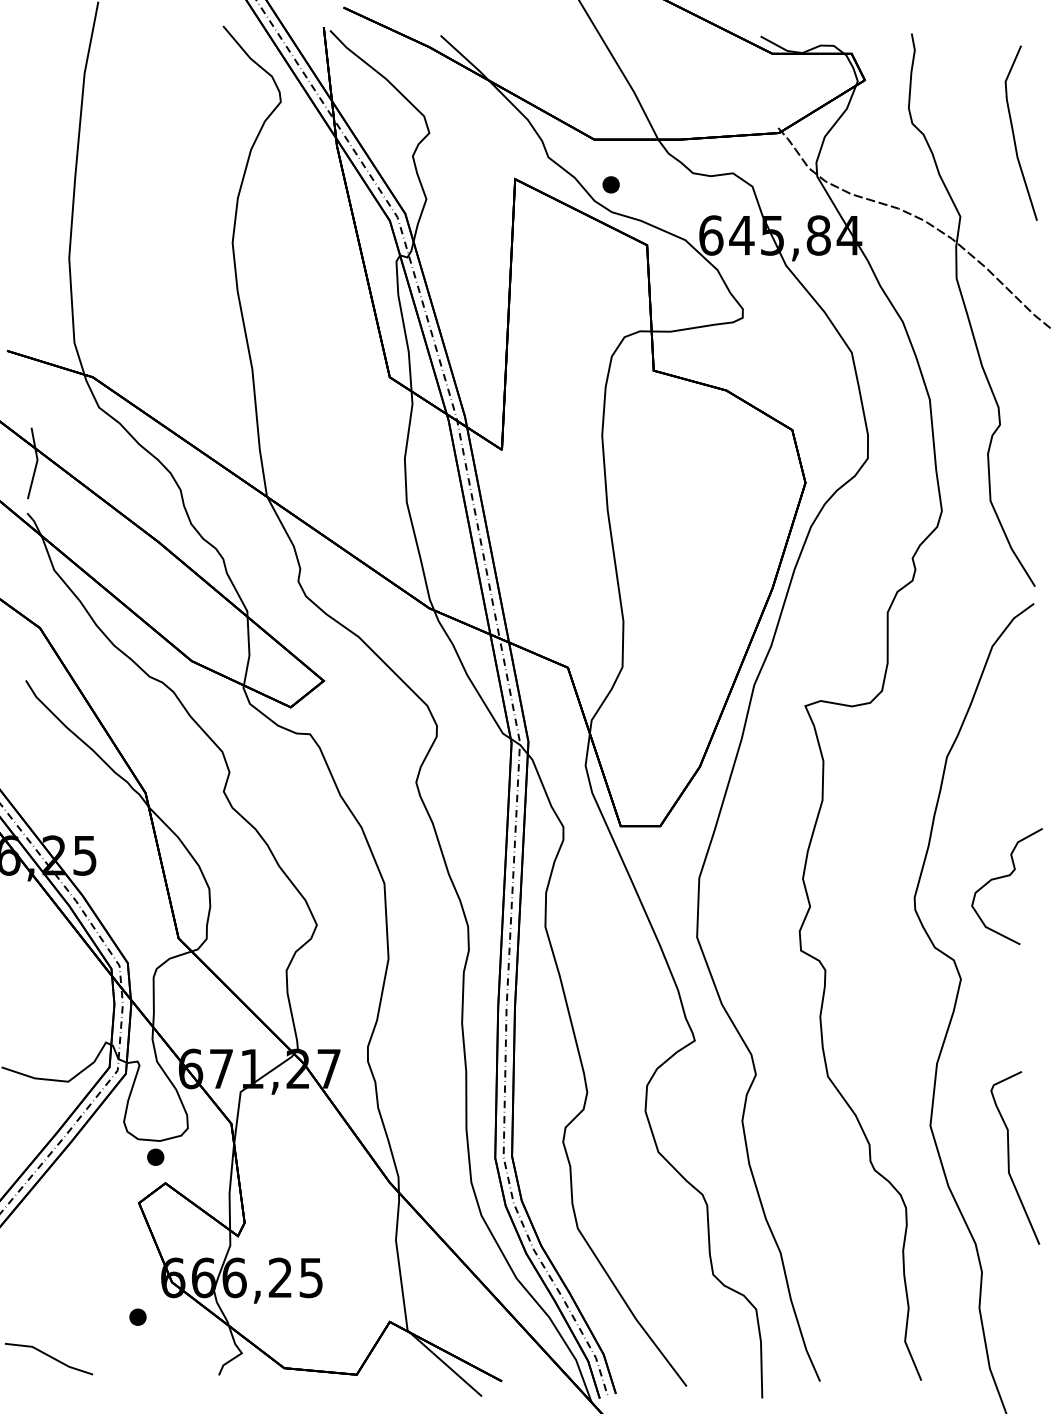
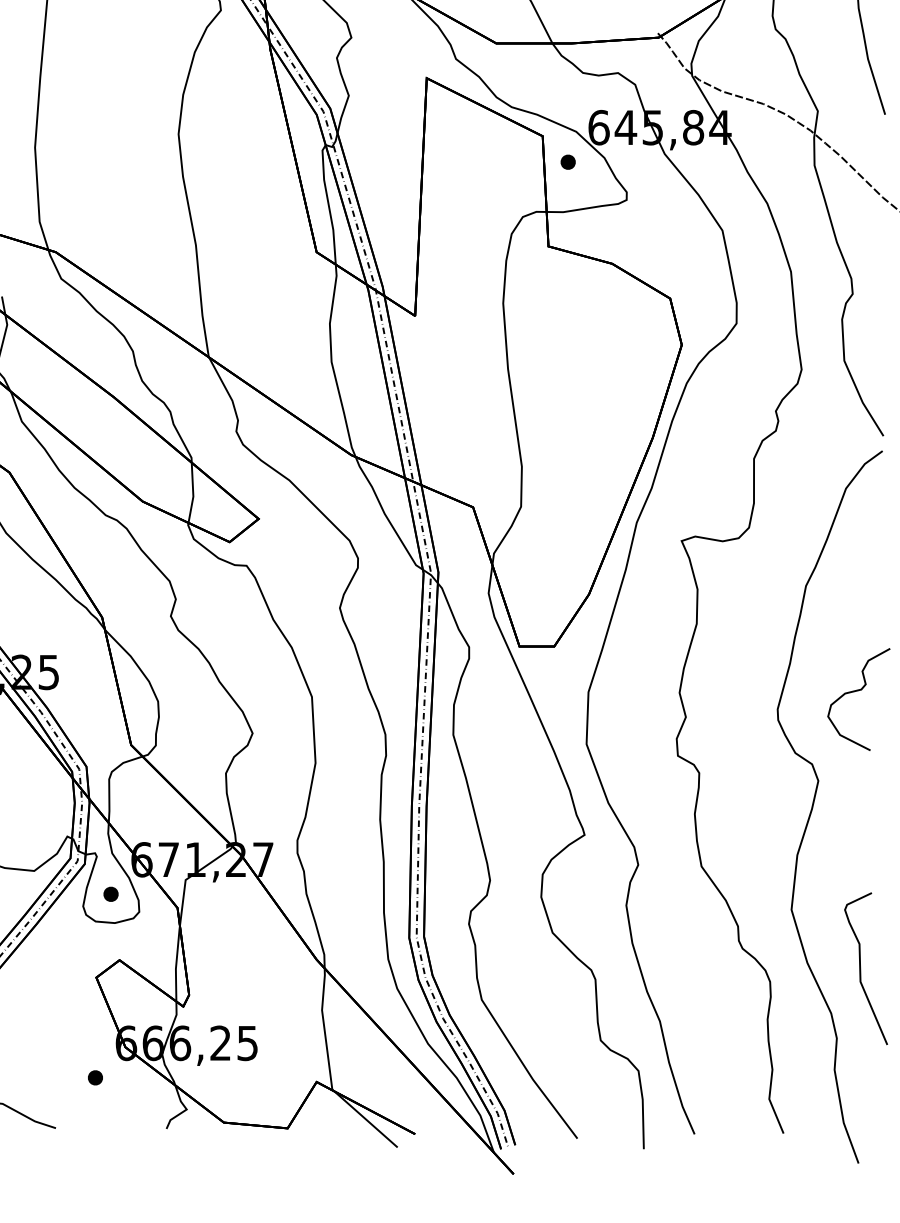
part: (610, 184) -> (567, 161), moved
part: (155, 1156) -> (110, 893), moved
curve: (1009, 1157) -> (861, 968), moved

